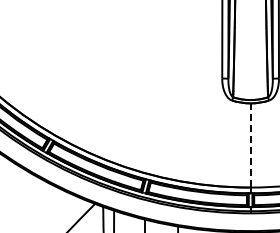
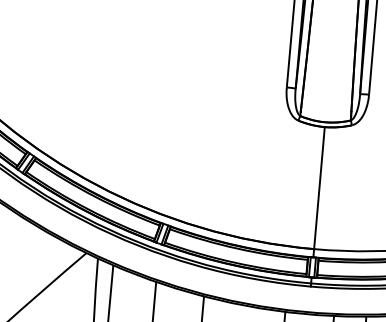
line: (250, 145) -> (319, 188), dashed -> solid

